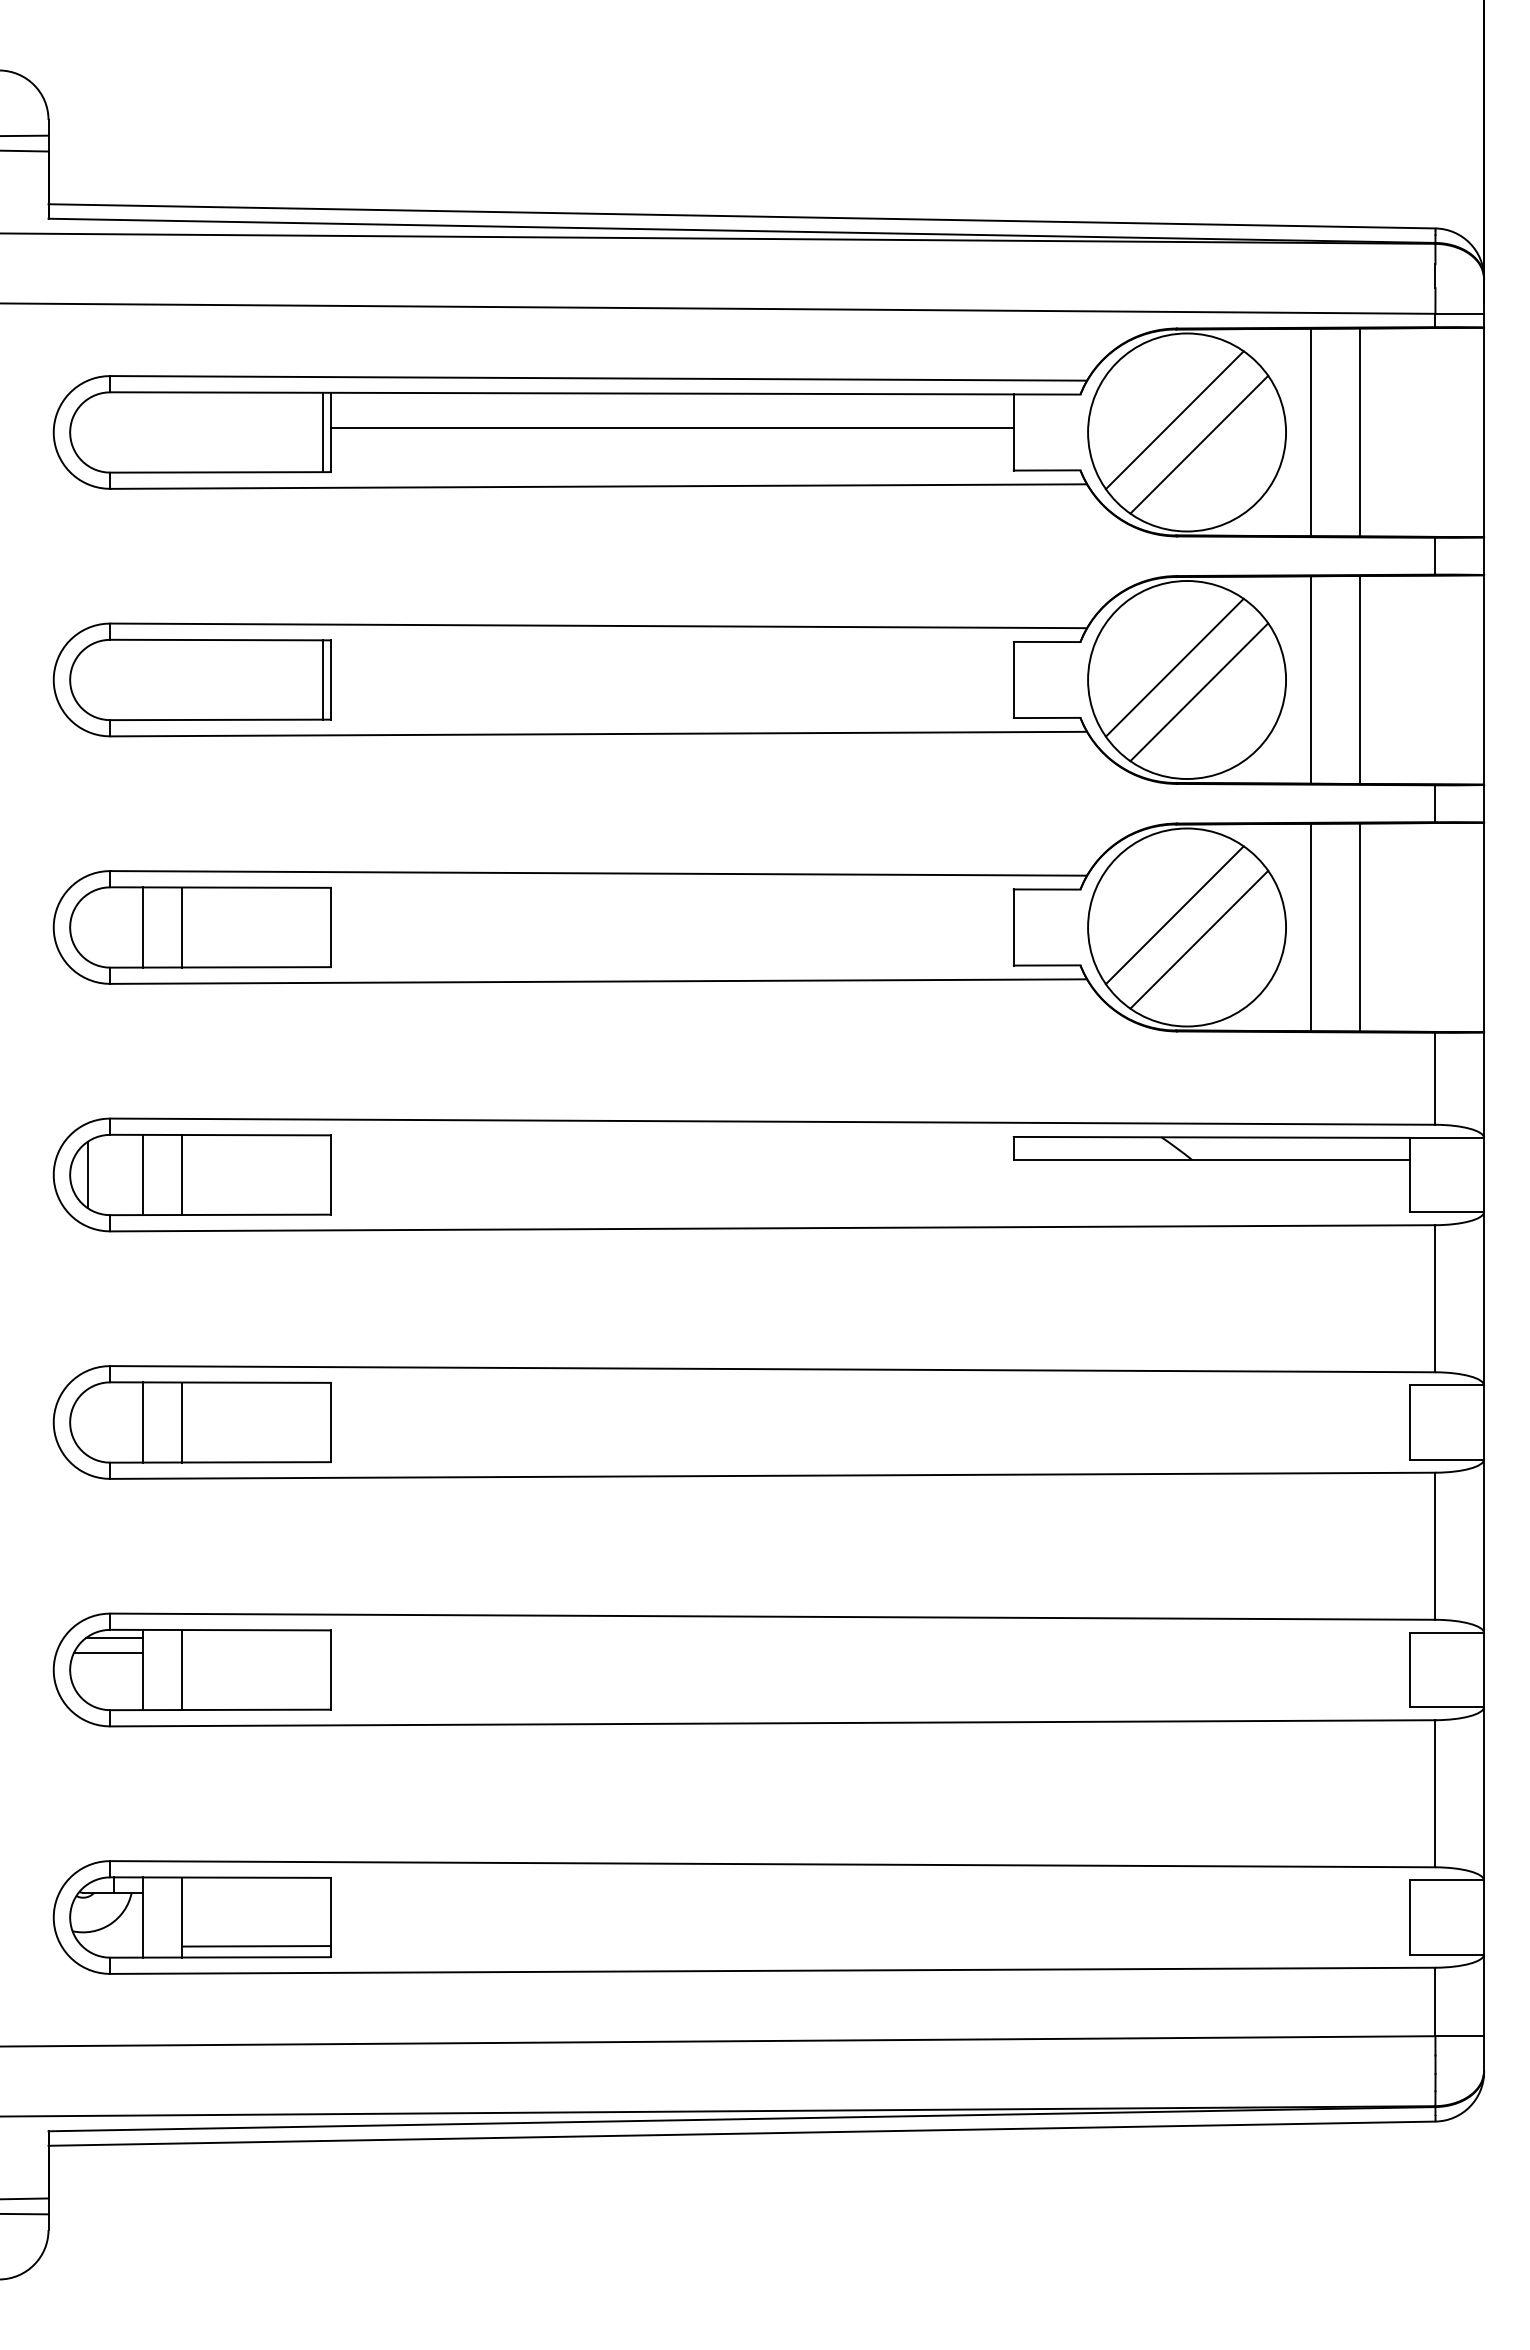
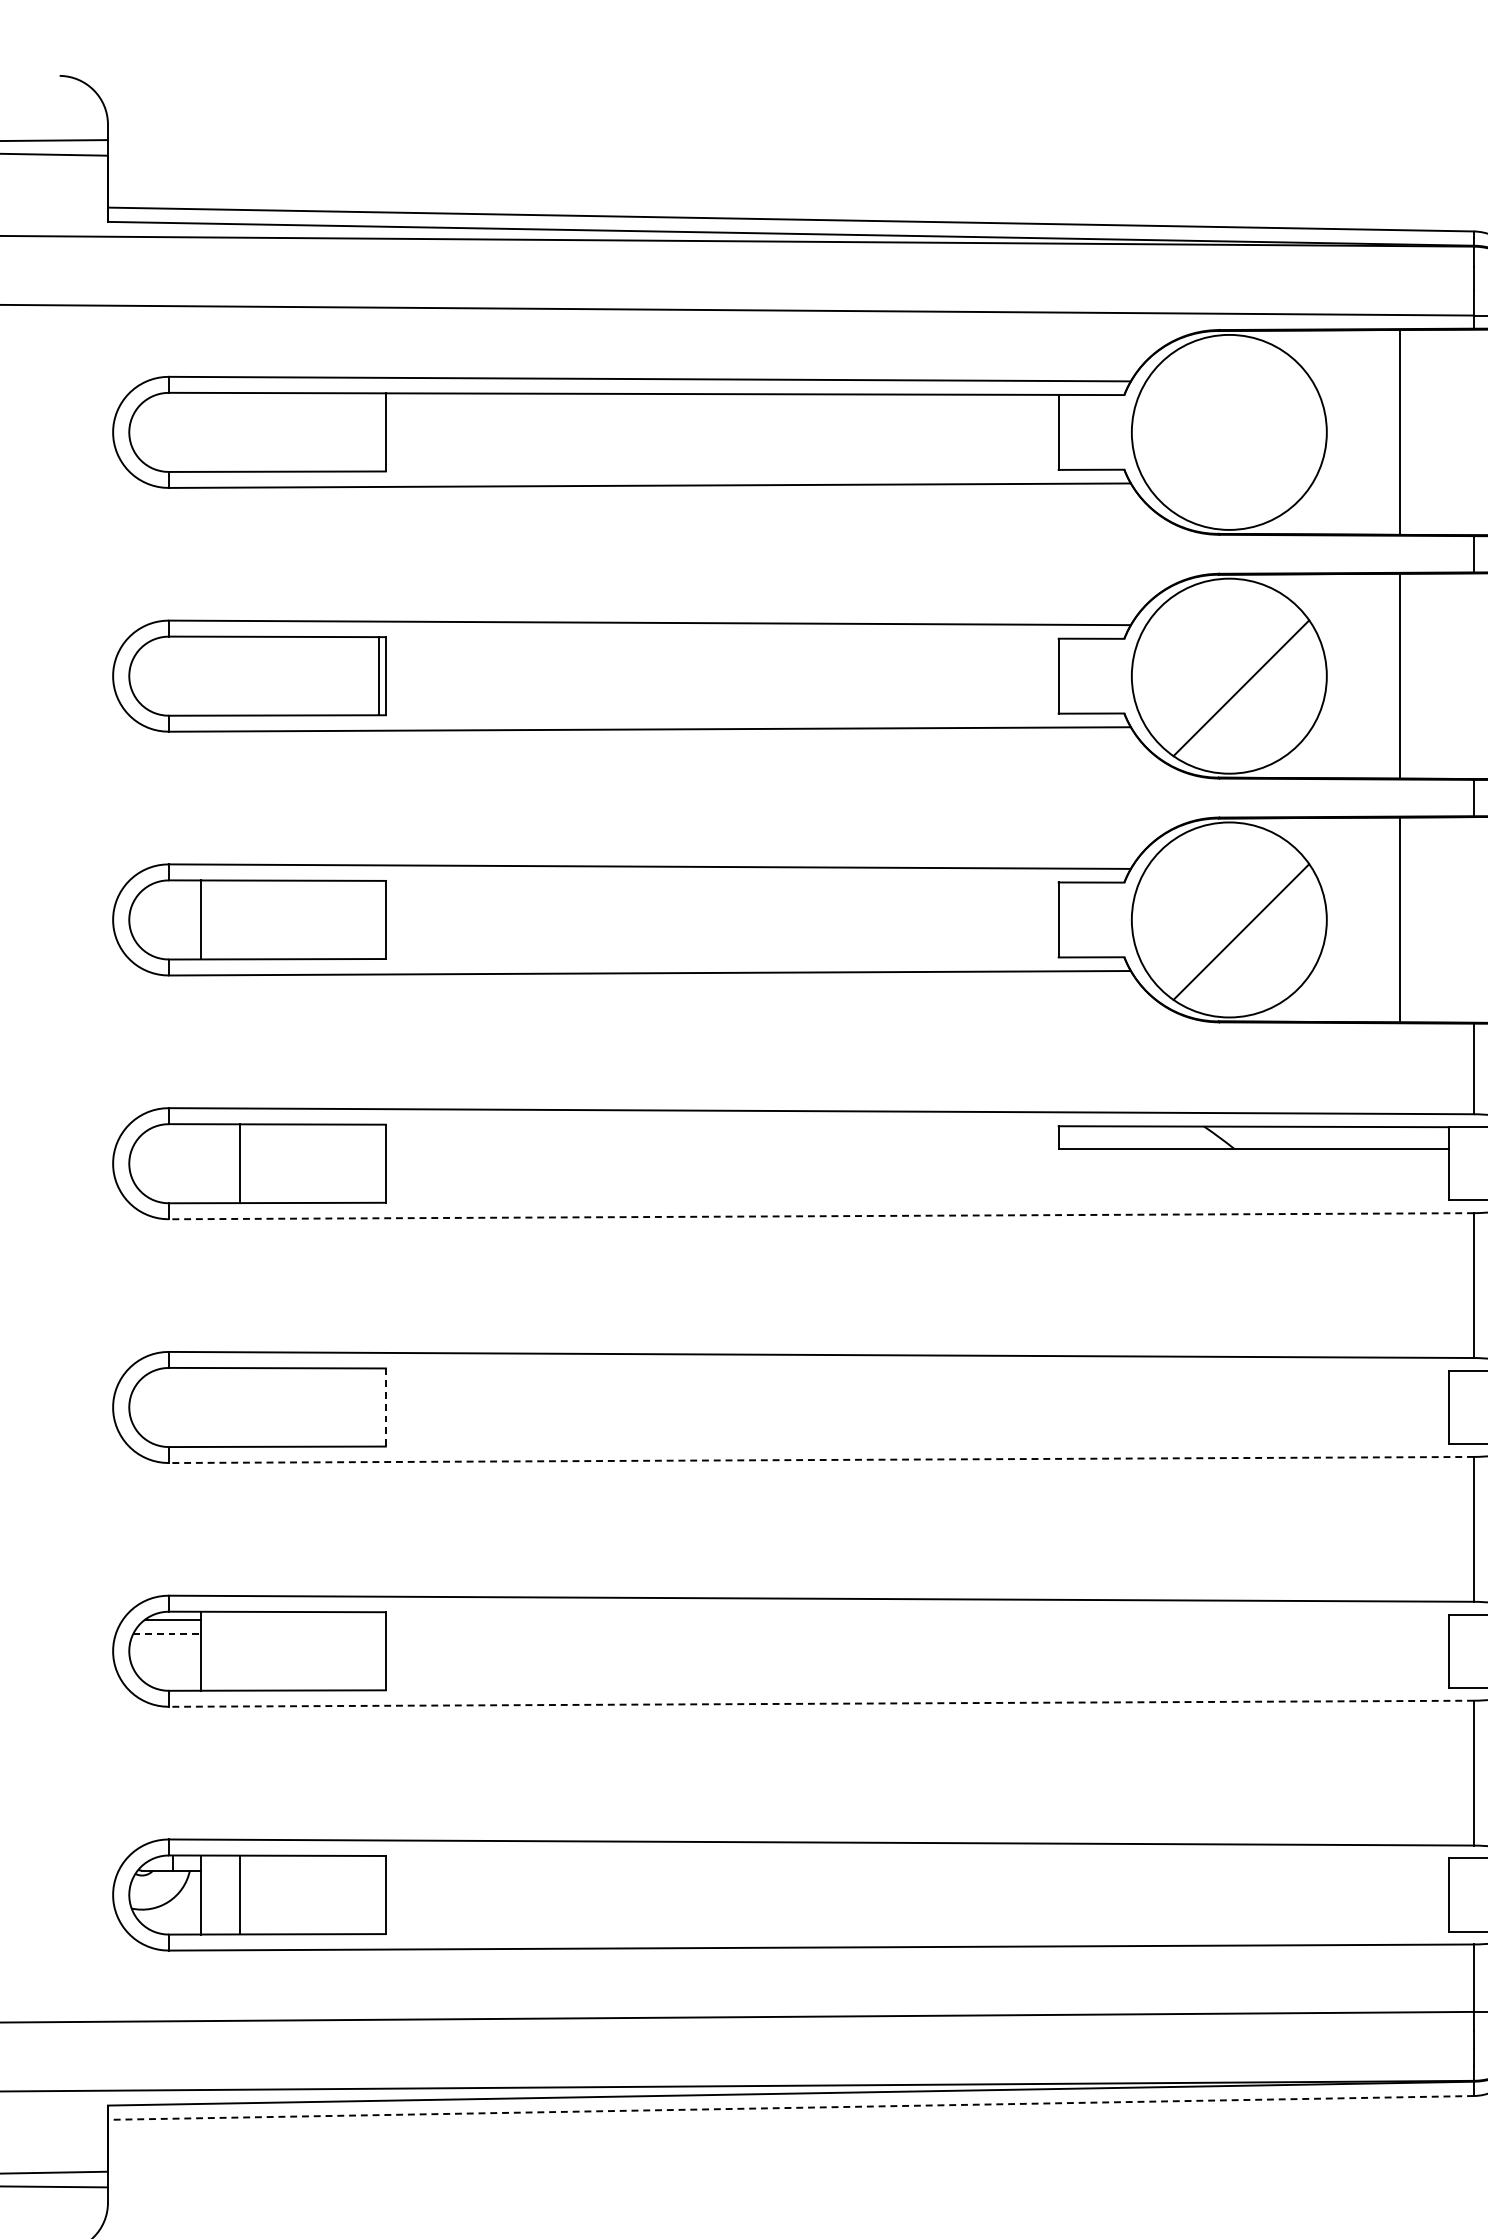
line: (1174, 420) -> (1216, 420), removed
line: (671, 427) -> (721, 427), removed
line: (323, 432) -> (378, 432), removed
line: (1310, 432) -> (1350, 432), removed
line: (1199, 444) -> (1241, 444), removed
line: (1174, 667) -> (1216, 663), removed
line: (1310, 679) -> (1350, 675), removed
line: (1174, 915) -> (1216, 908), removed
line: (182, 927) -> (239, 919), removed
line: (1310, 927) -> (1350, 919), removed
line: (88, 1174) -> (147, 1163), removed
line: (142, 1174) -> (200, 1163), removed
line: (772, 1228) -> (821, 1216), solid -> dashed
line: (142, 1422) -> (200, 1407), removed
line: (182, 1422) -> (239, 1407), removed
line: (330, 1422) -> (385, 1407), solid -> dashed
line: (772, 1475) -> (821, 1459), solid -> dashed
line: (108, 1652) -> (167, 1634), solid -> dashed
line: (182, 1670) -> (239, 1651), removed
line: (772, 1723) -> (821, 1703), solid -> dashed
line: (256, 1946) -> (312, 1923), removed
line: (741, 2133) -> (790, 2107), solid -> dashed

